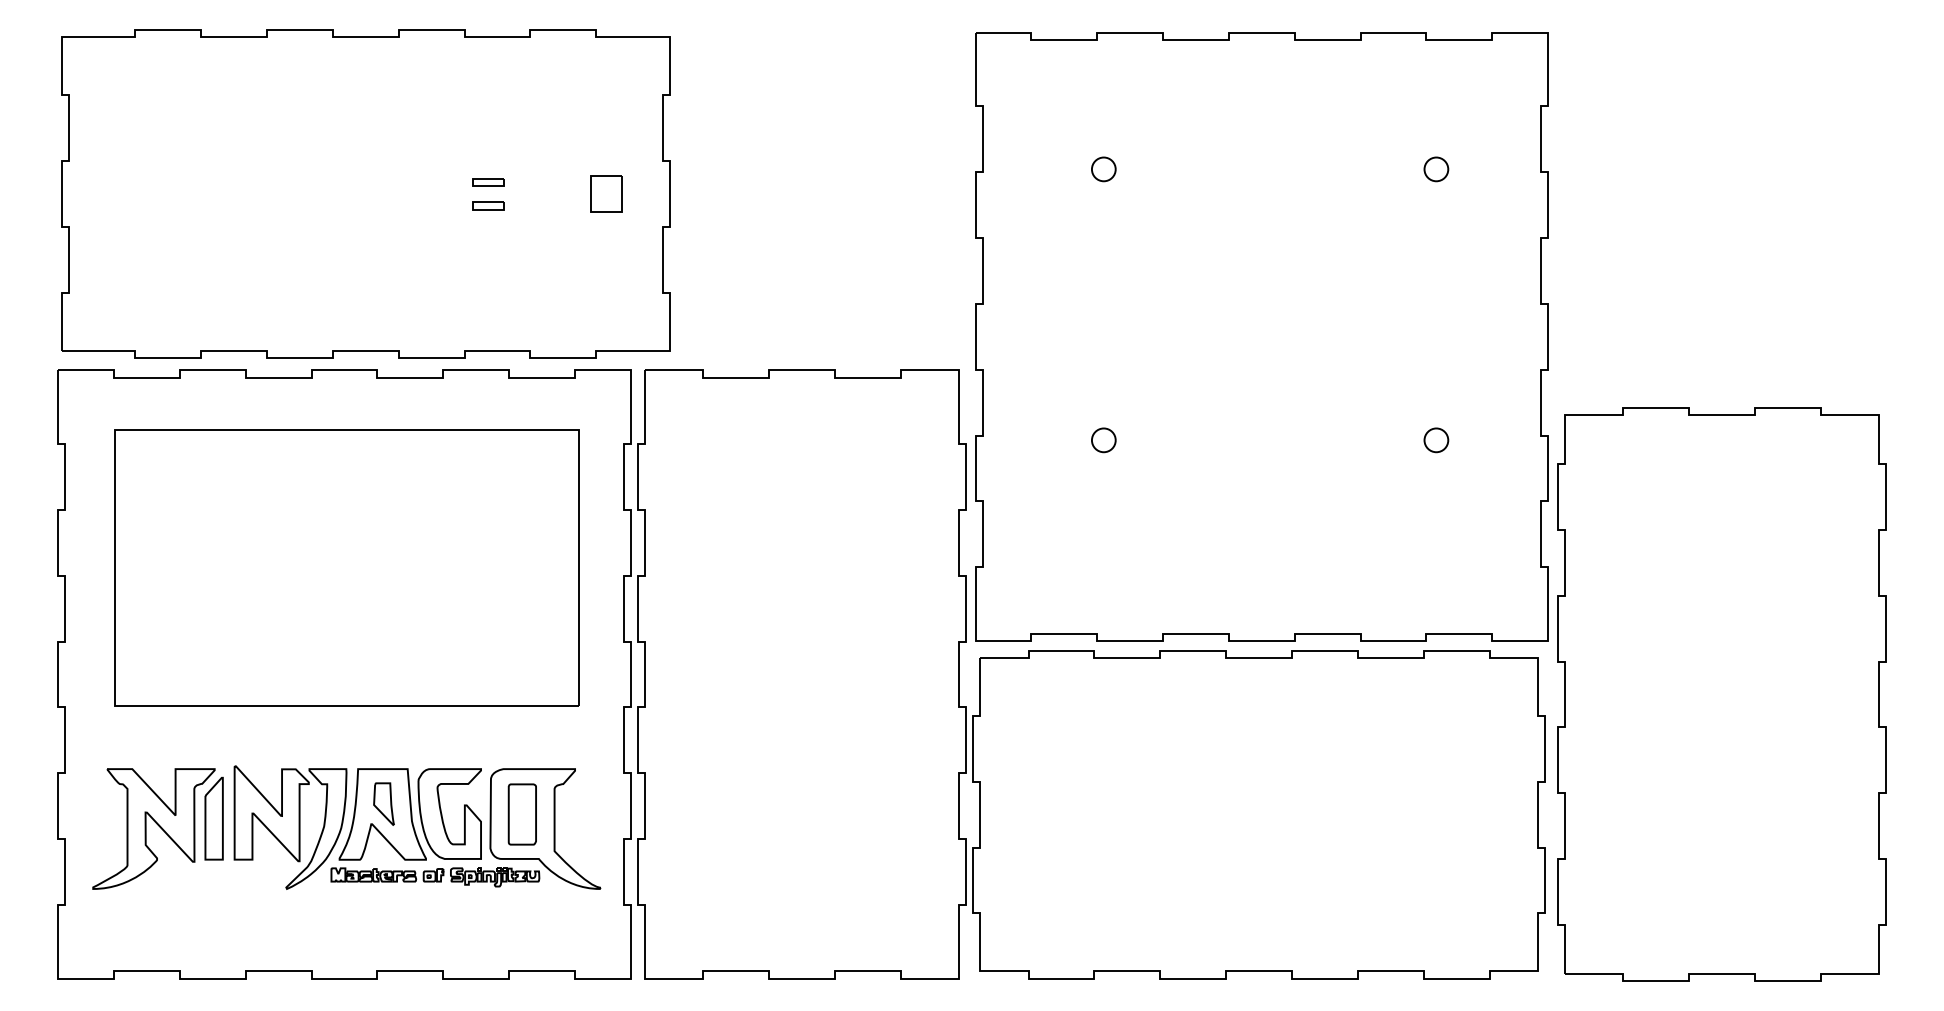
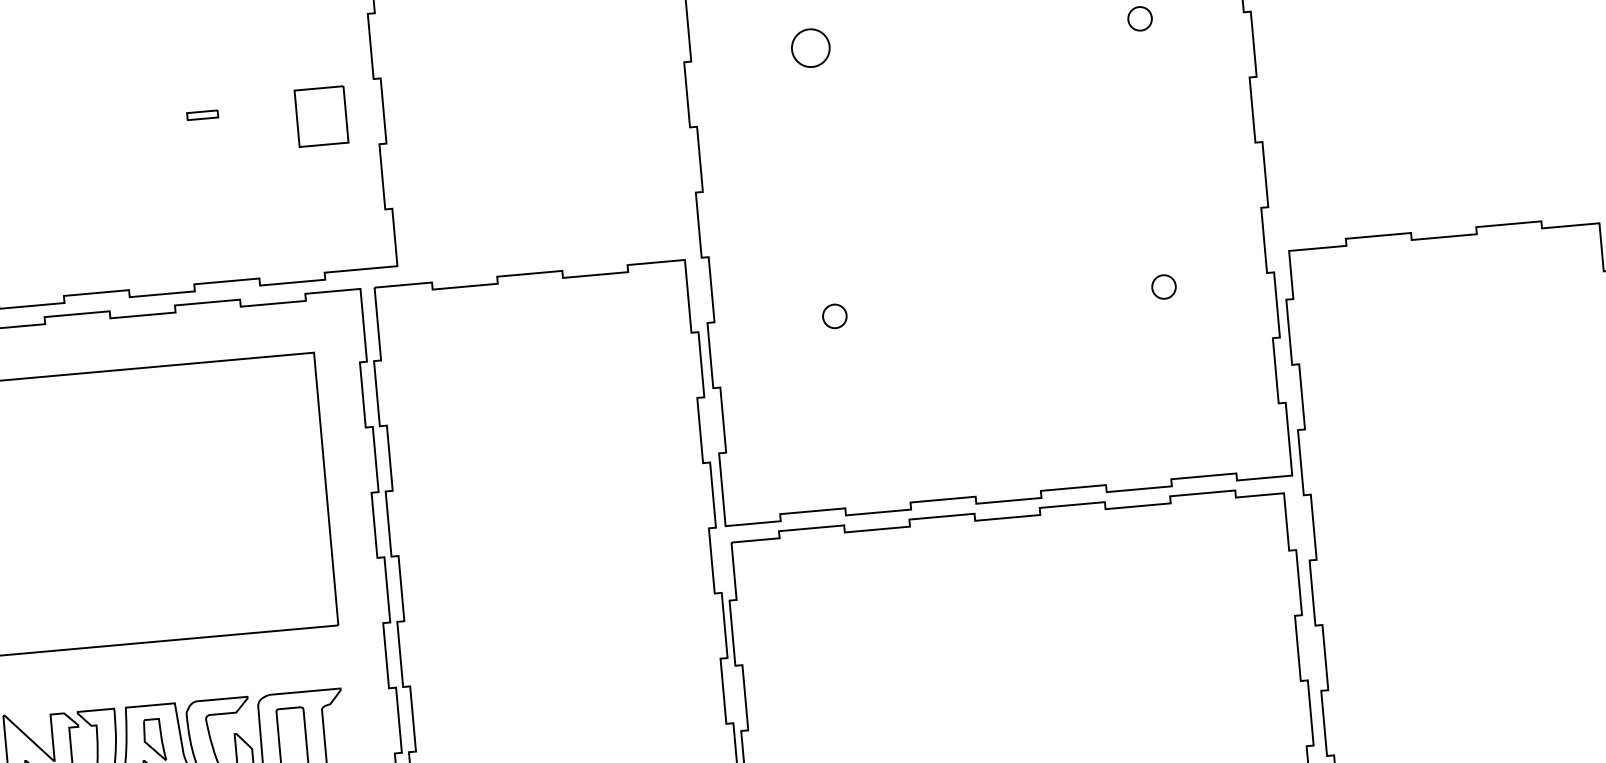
circle: (1103, 169) -> (810, 48), size x1.6
part: (606, 193) -> (320, 116), size x1.6
part: (488, 205) -> (205, 138), removed

